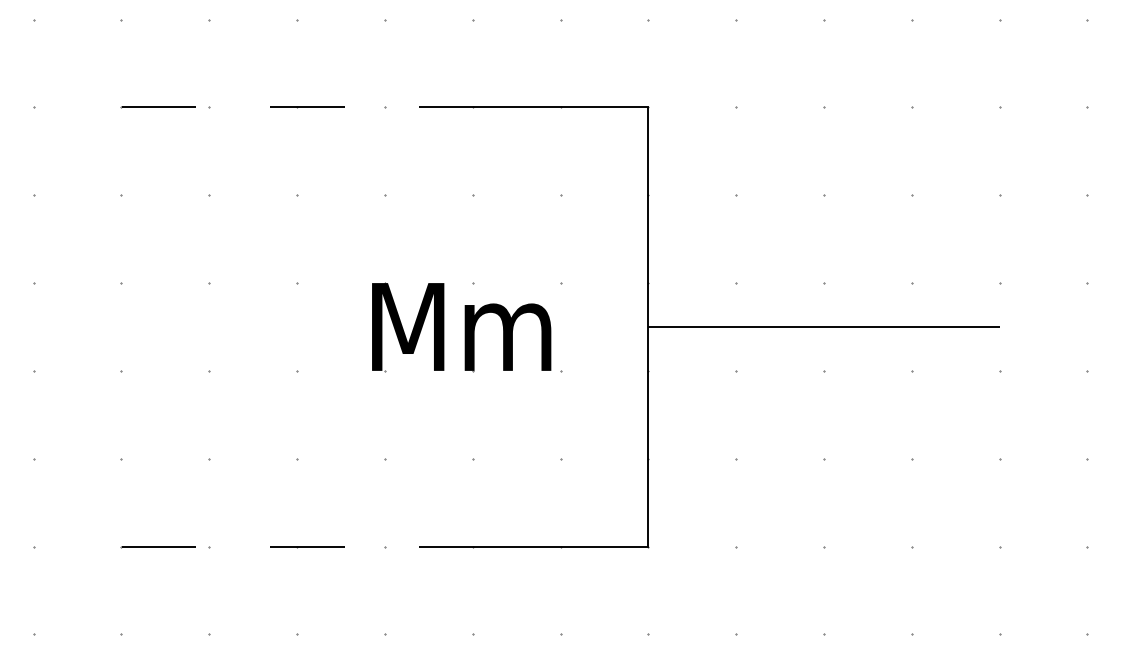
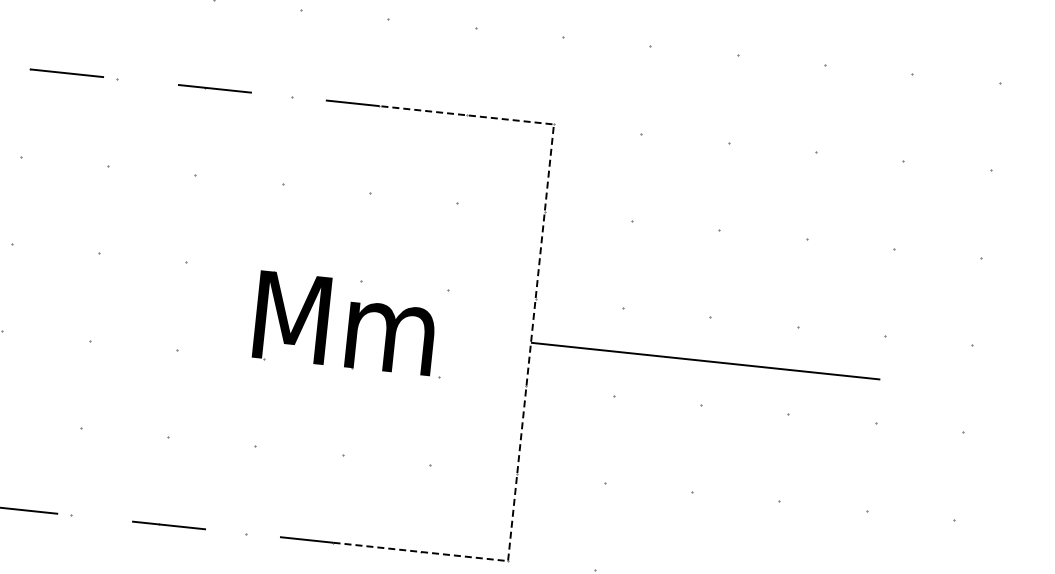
line: (648, 326) -> (531, 342), solid -> dashed

